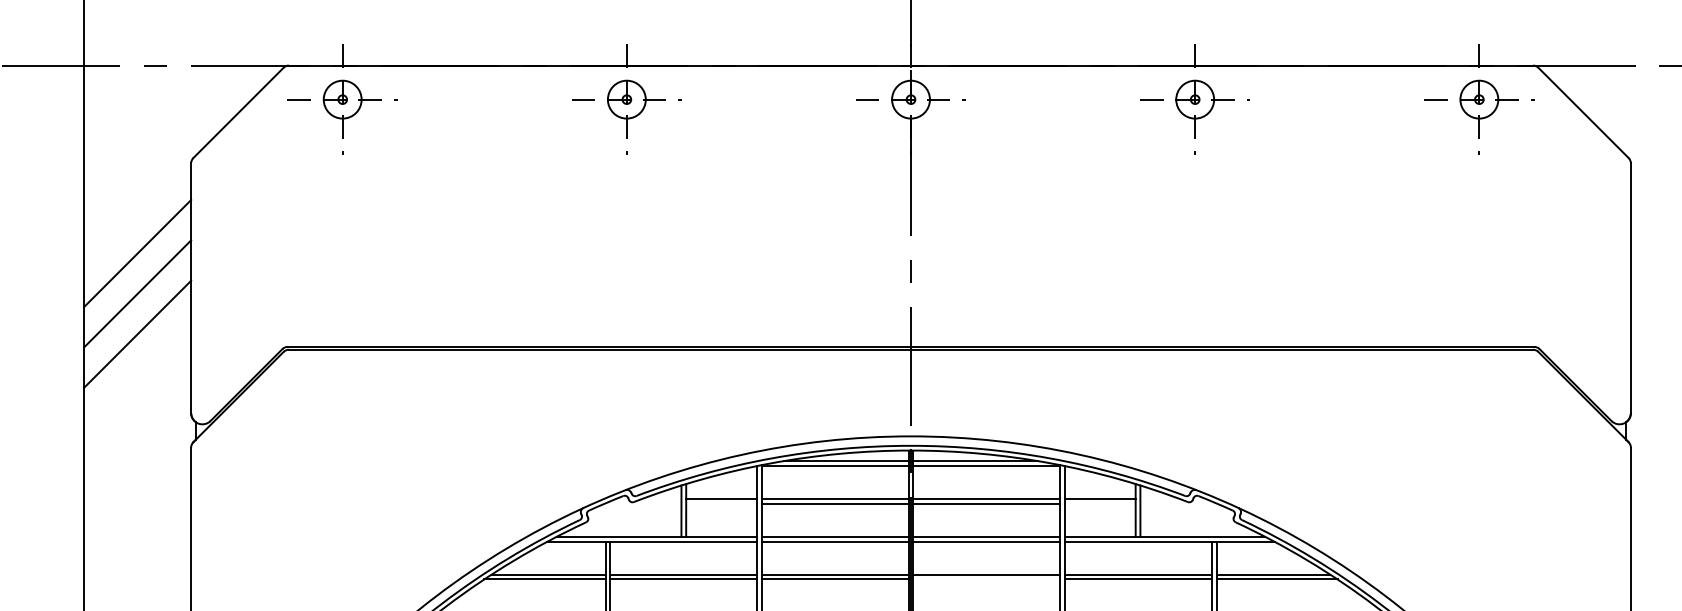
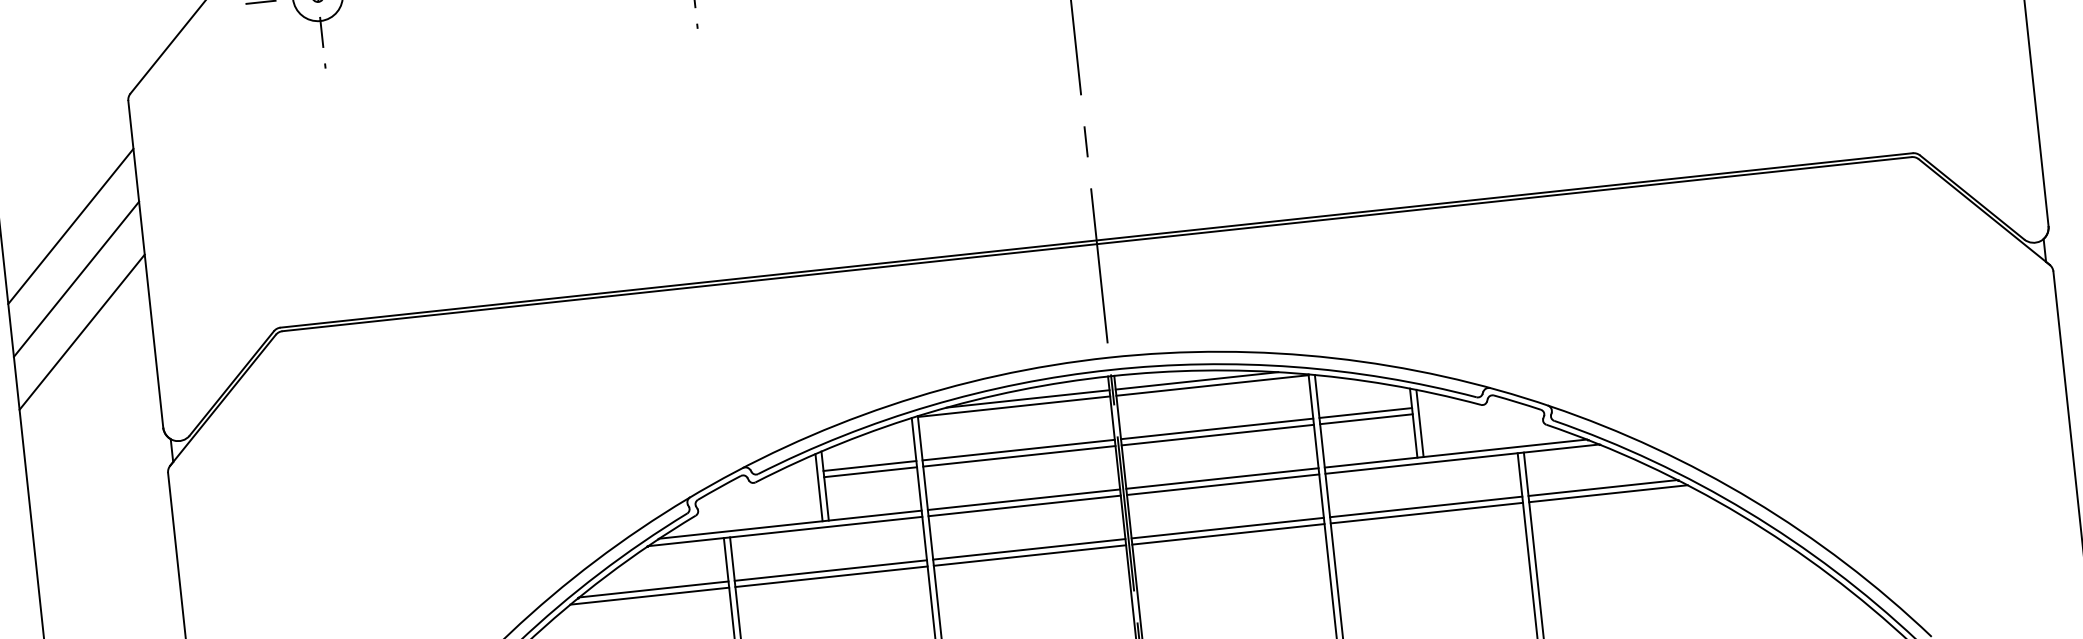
line: (721, 503) -> (870, 472), added
line: (1099, 503) -> (1365, 419), added
line: (986, 579) -> (1228, 534), added

